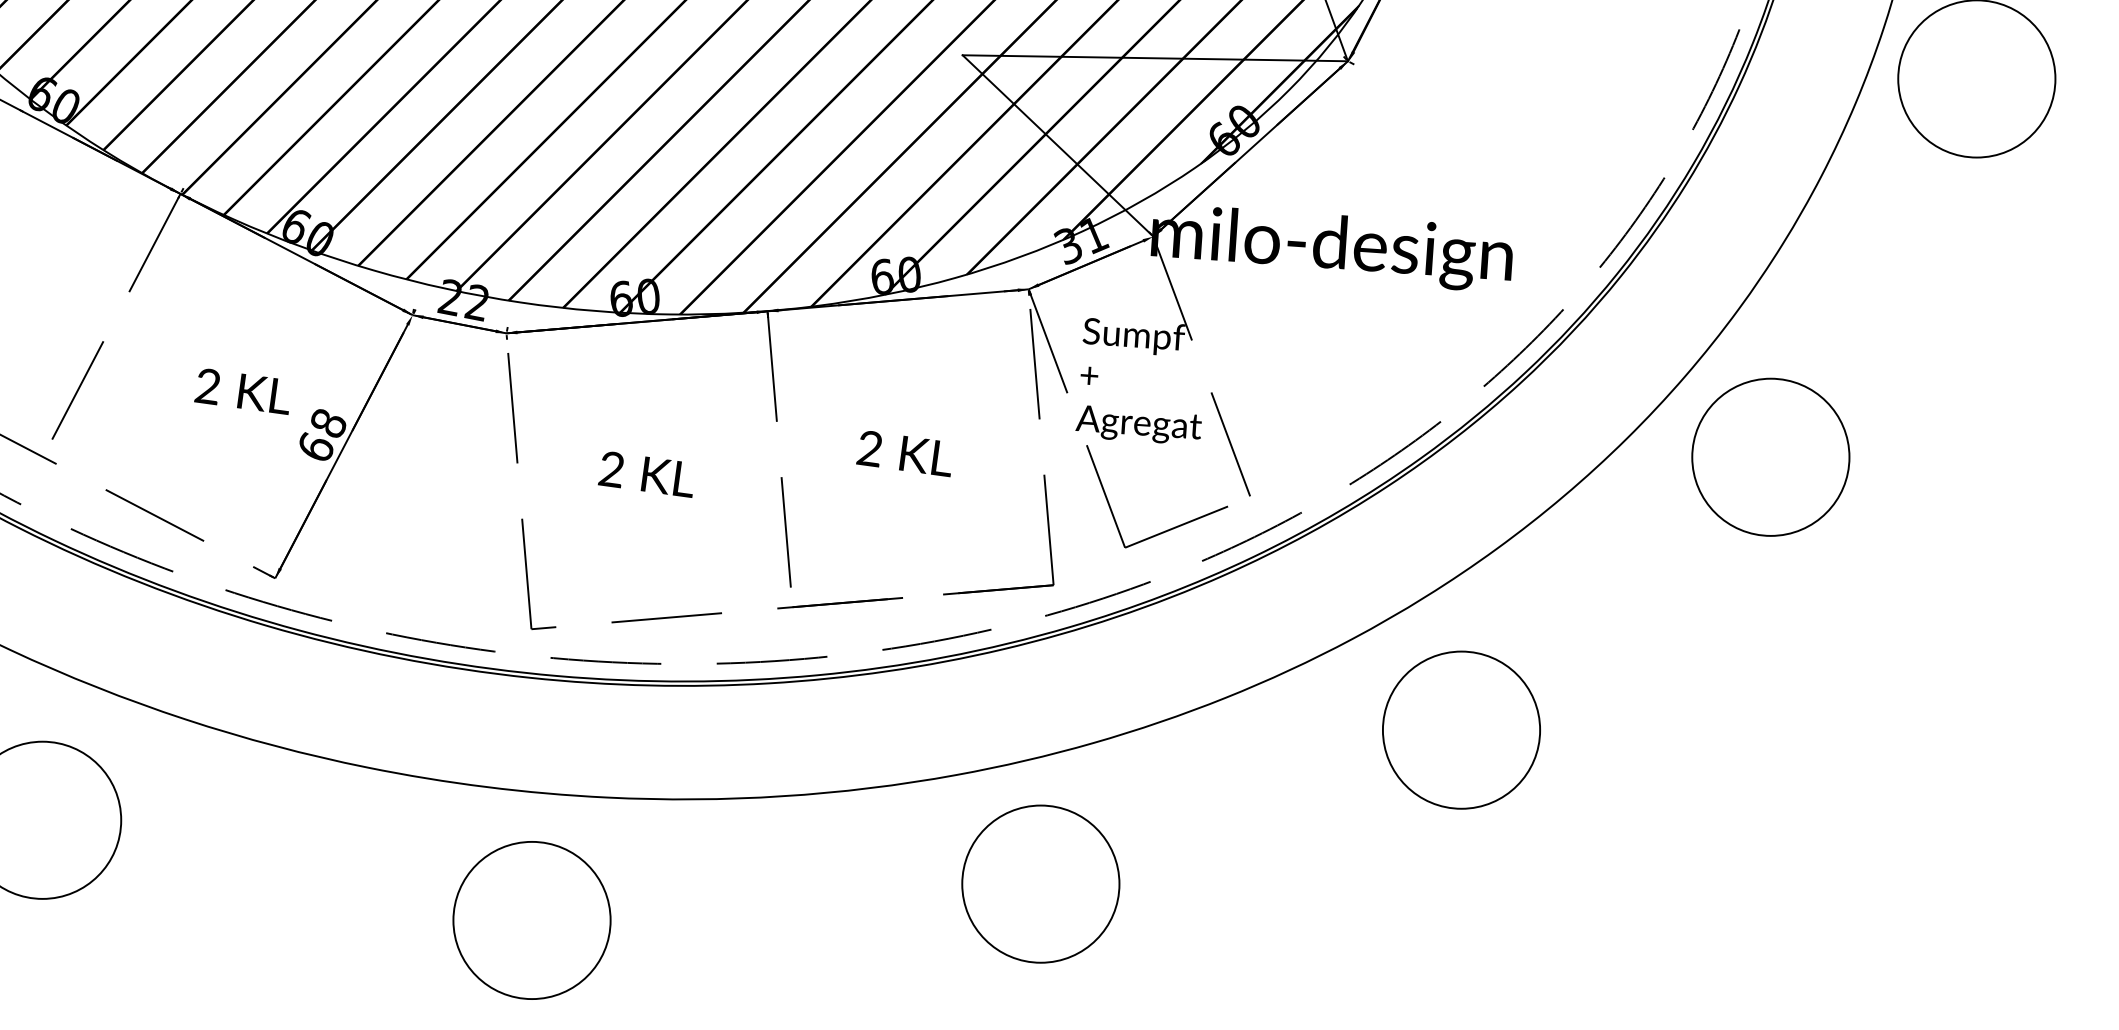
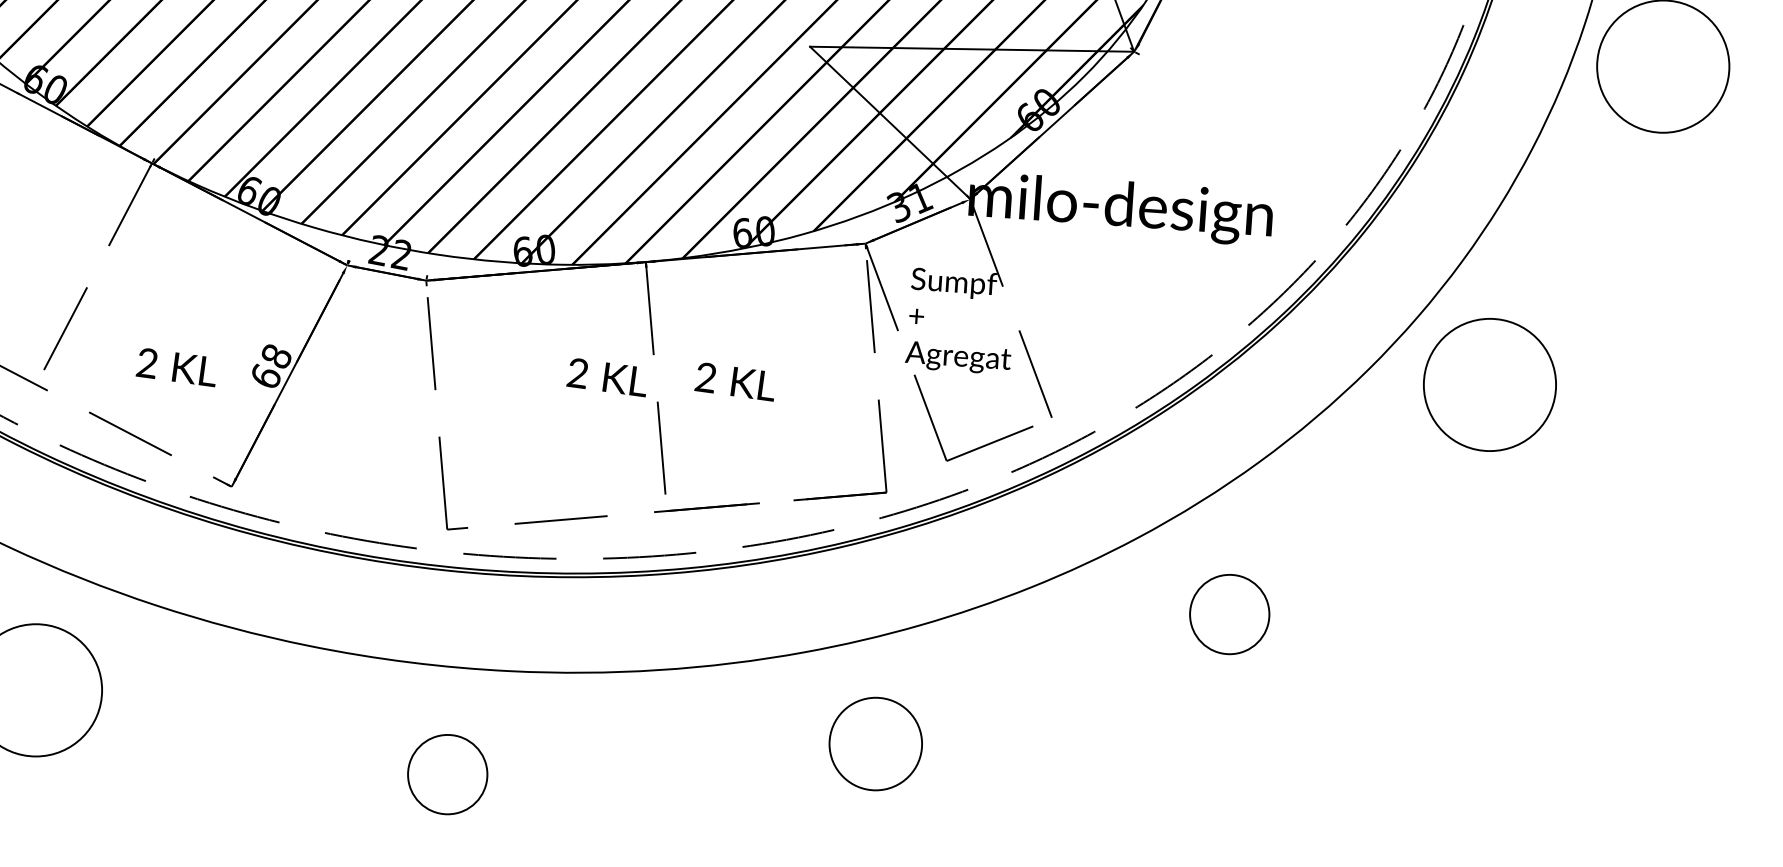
text: (241, 391) -> (175, 367), moved
text: (903, 454) -> (734, 382), moved
text: (644, 474) -> (605, 377), moved
circle: (1461, 729) -> (1229, 613), size x0.6
circle: (1040, 883) -> (875, 743), size x0.7
circle: (531, 920) -> (447, 774), size x0.6

